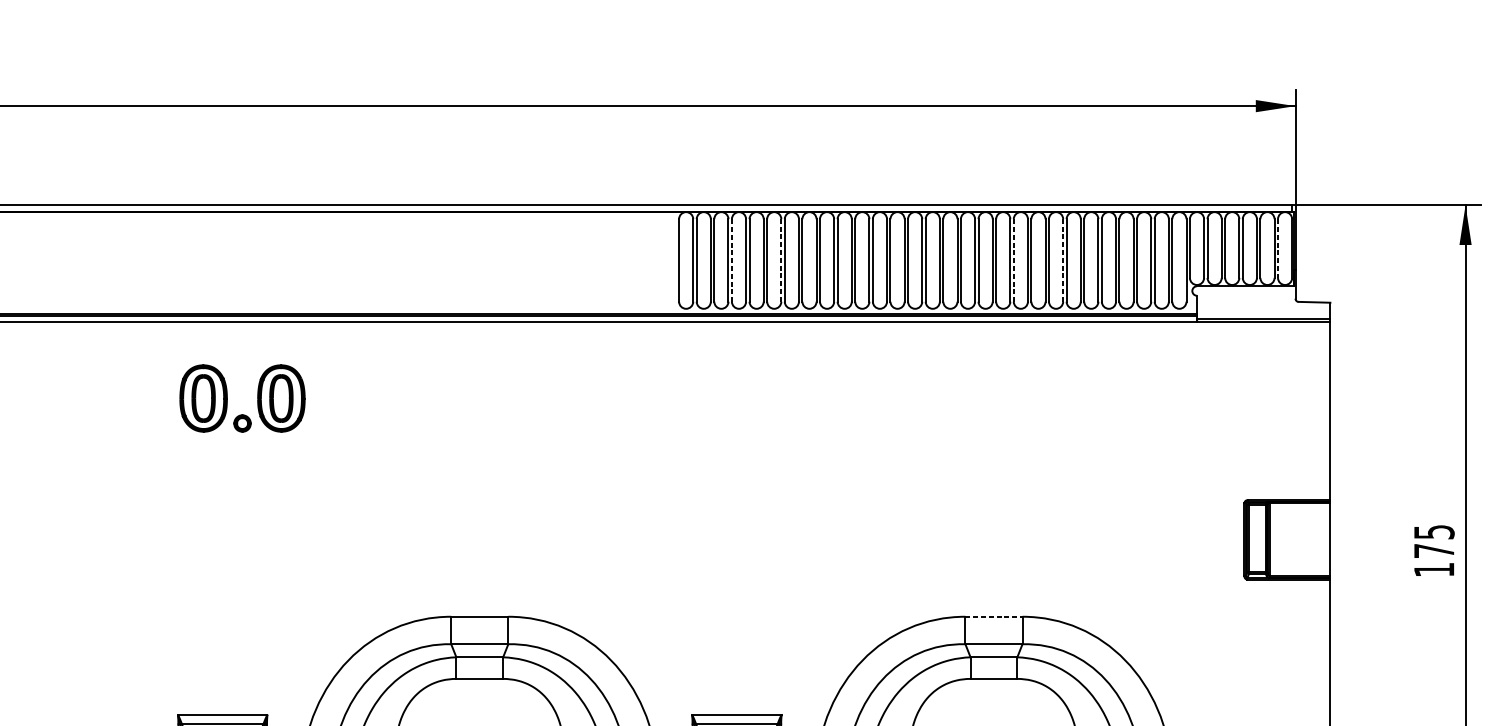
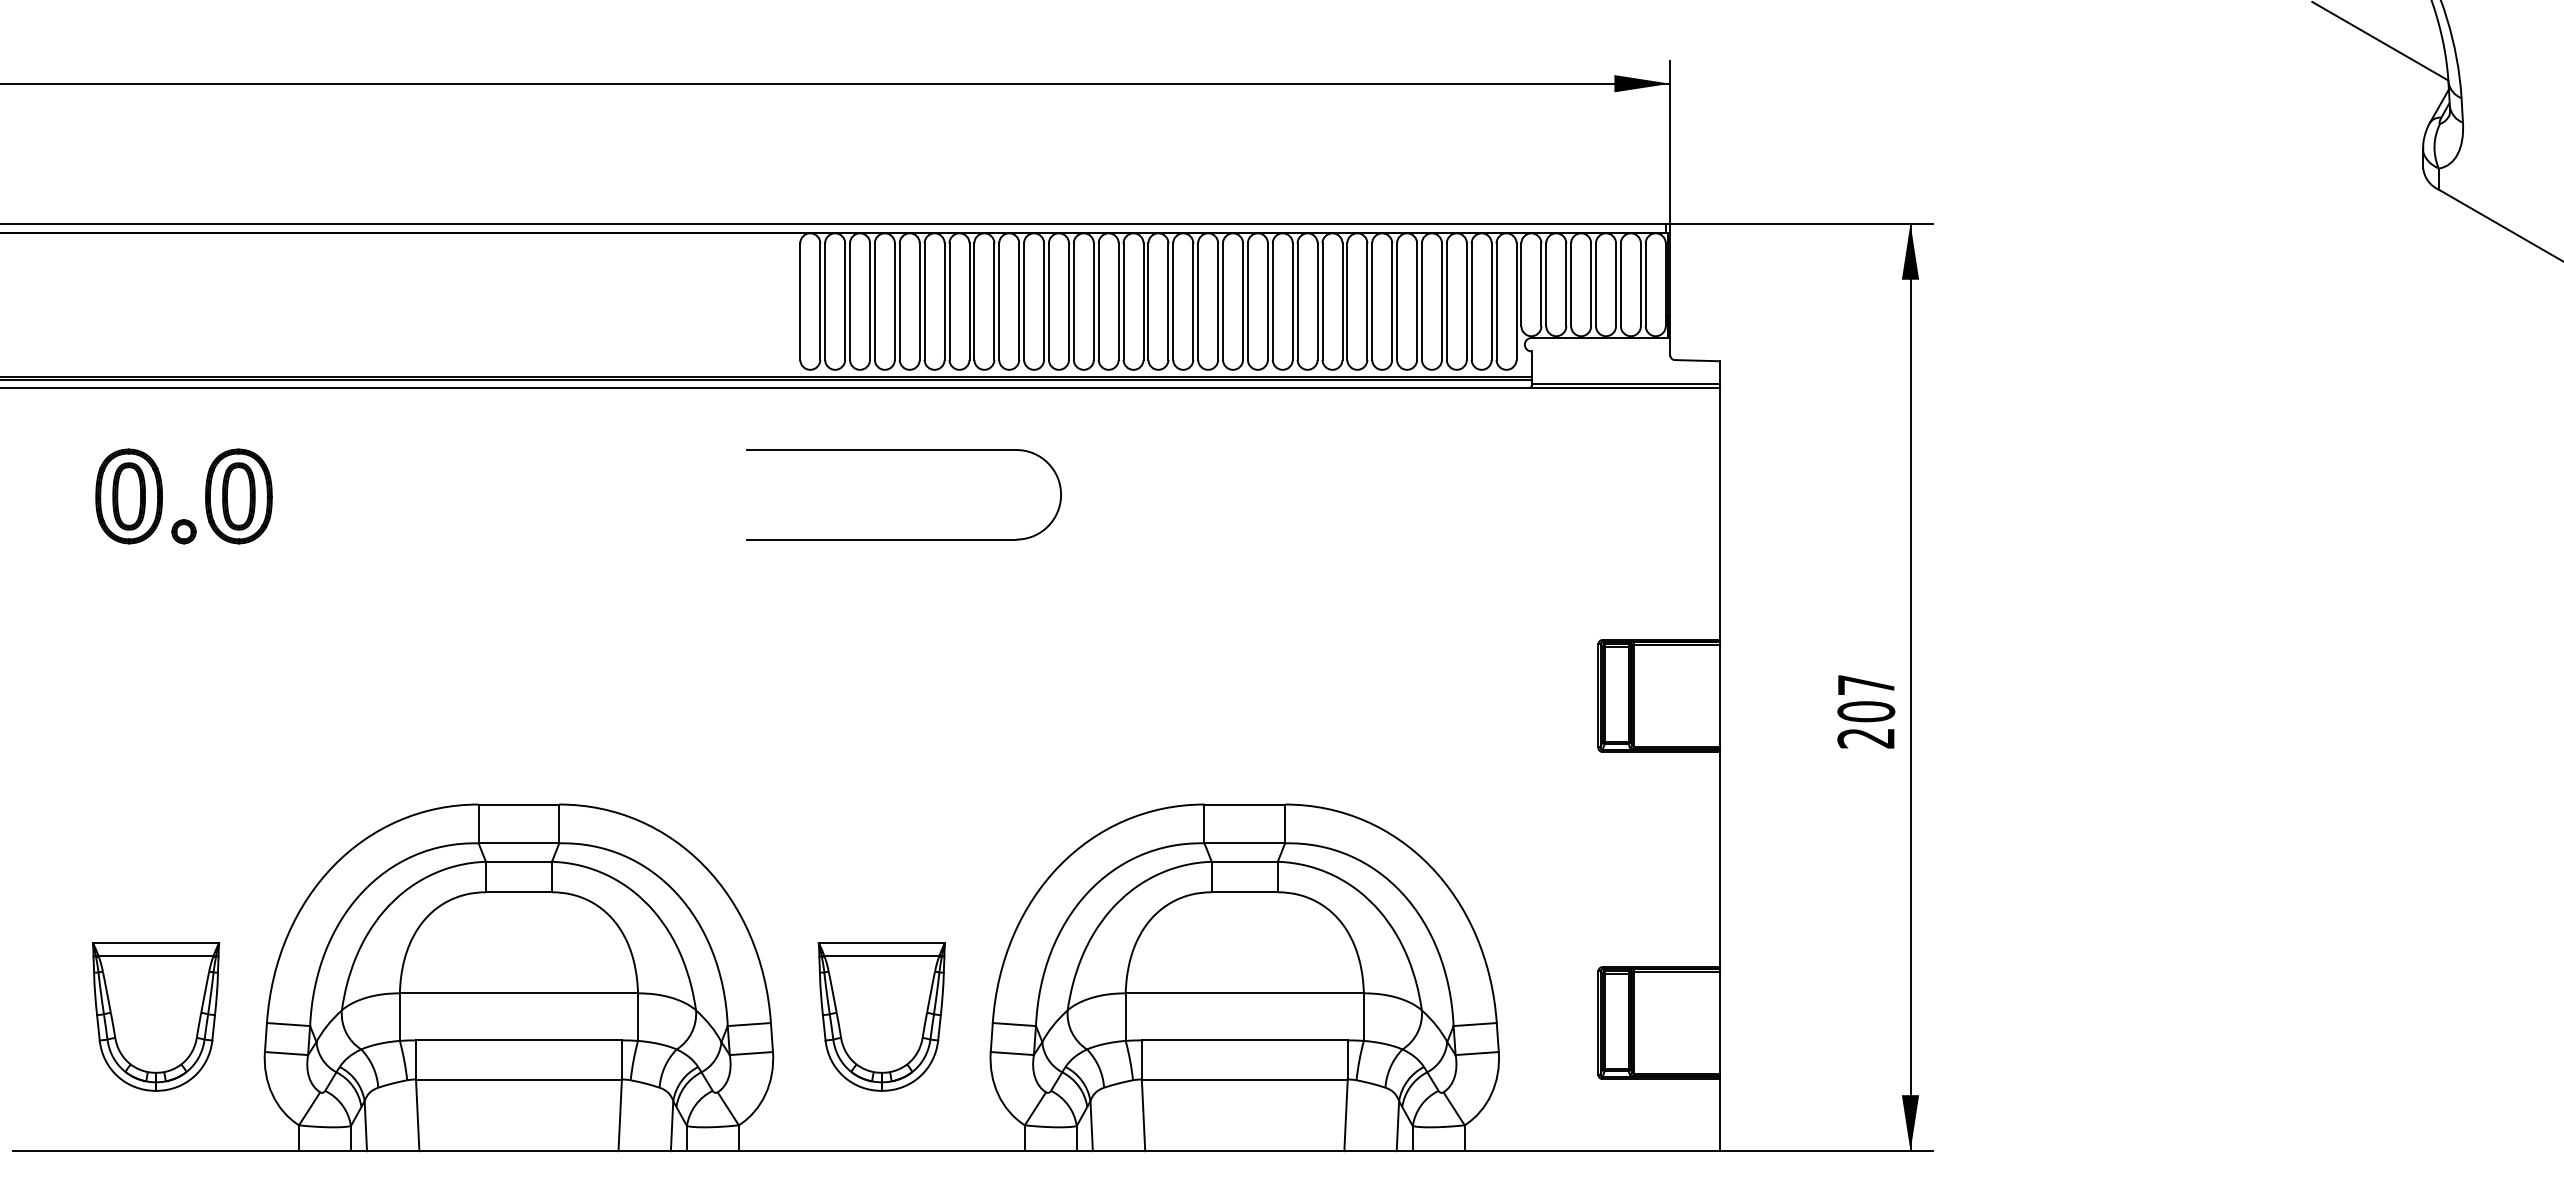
line: (1277, 249) -> (1645, 285), dashed -> solid
line: (781, 260) -> (944, 301), dashed -> solid
line: (1063, 260) -> (1342, 301), dashed -> solid
line: (731, 261) -> (874, 302), dashed -> solid
line: (1013, 261) -> (1272, 302), dashed -> solid
part: (752, 365) -> (903, 450), added
text: (1434, 550) -> (1866, 711), 175 -> 207
line: (994, 616) -> (1245, 804), dashed -> solid

